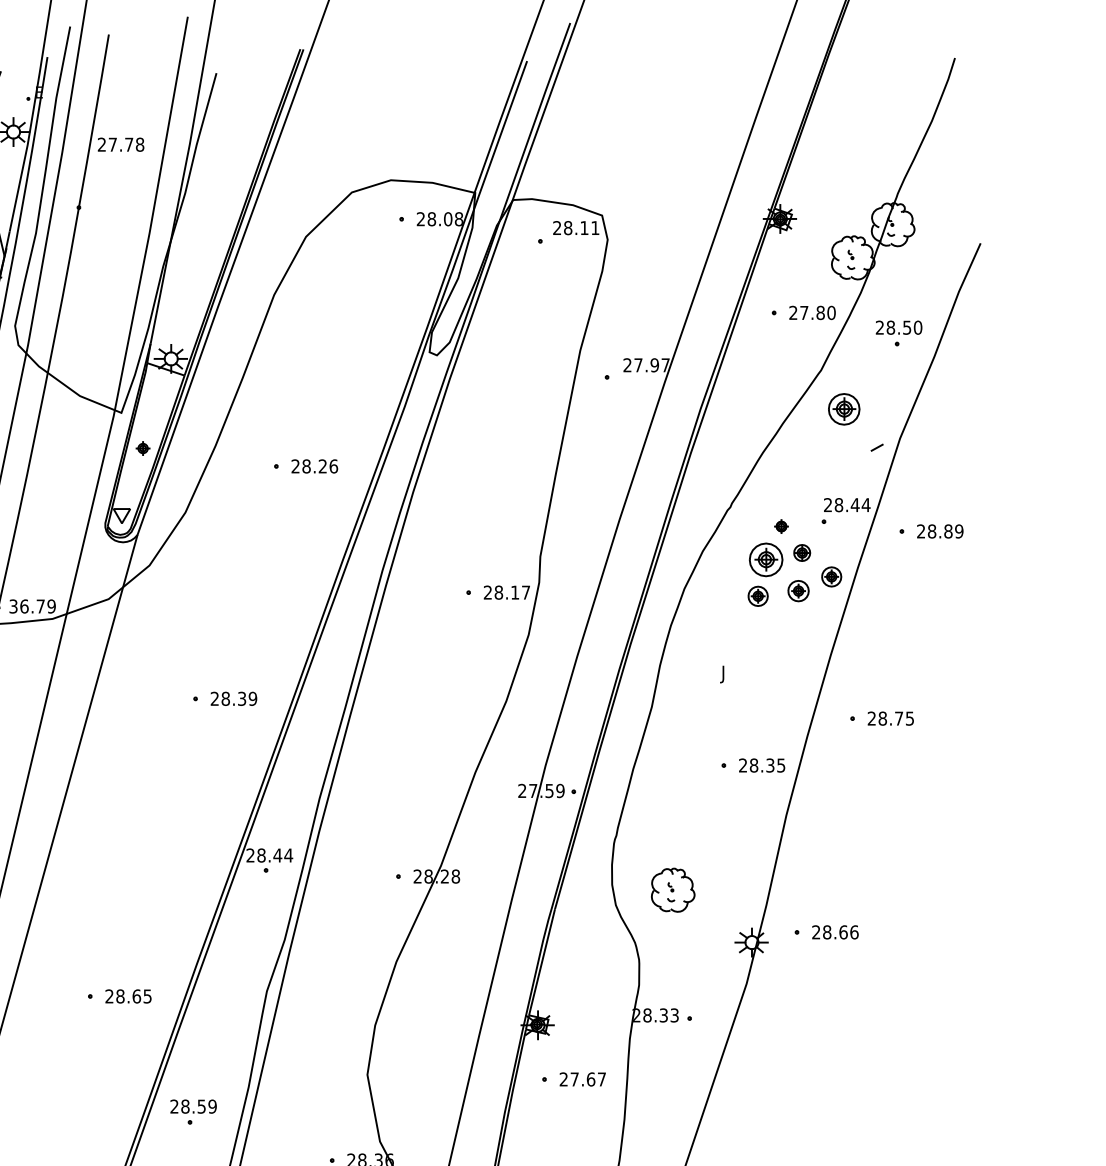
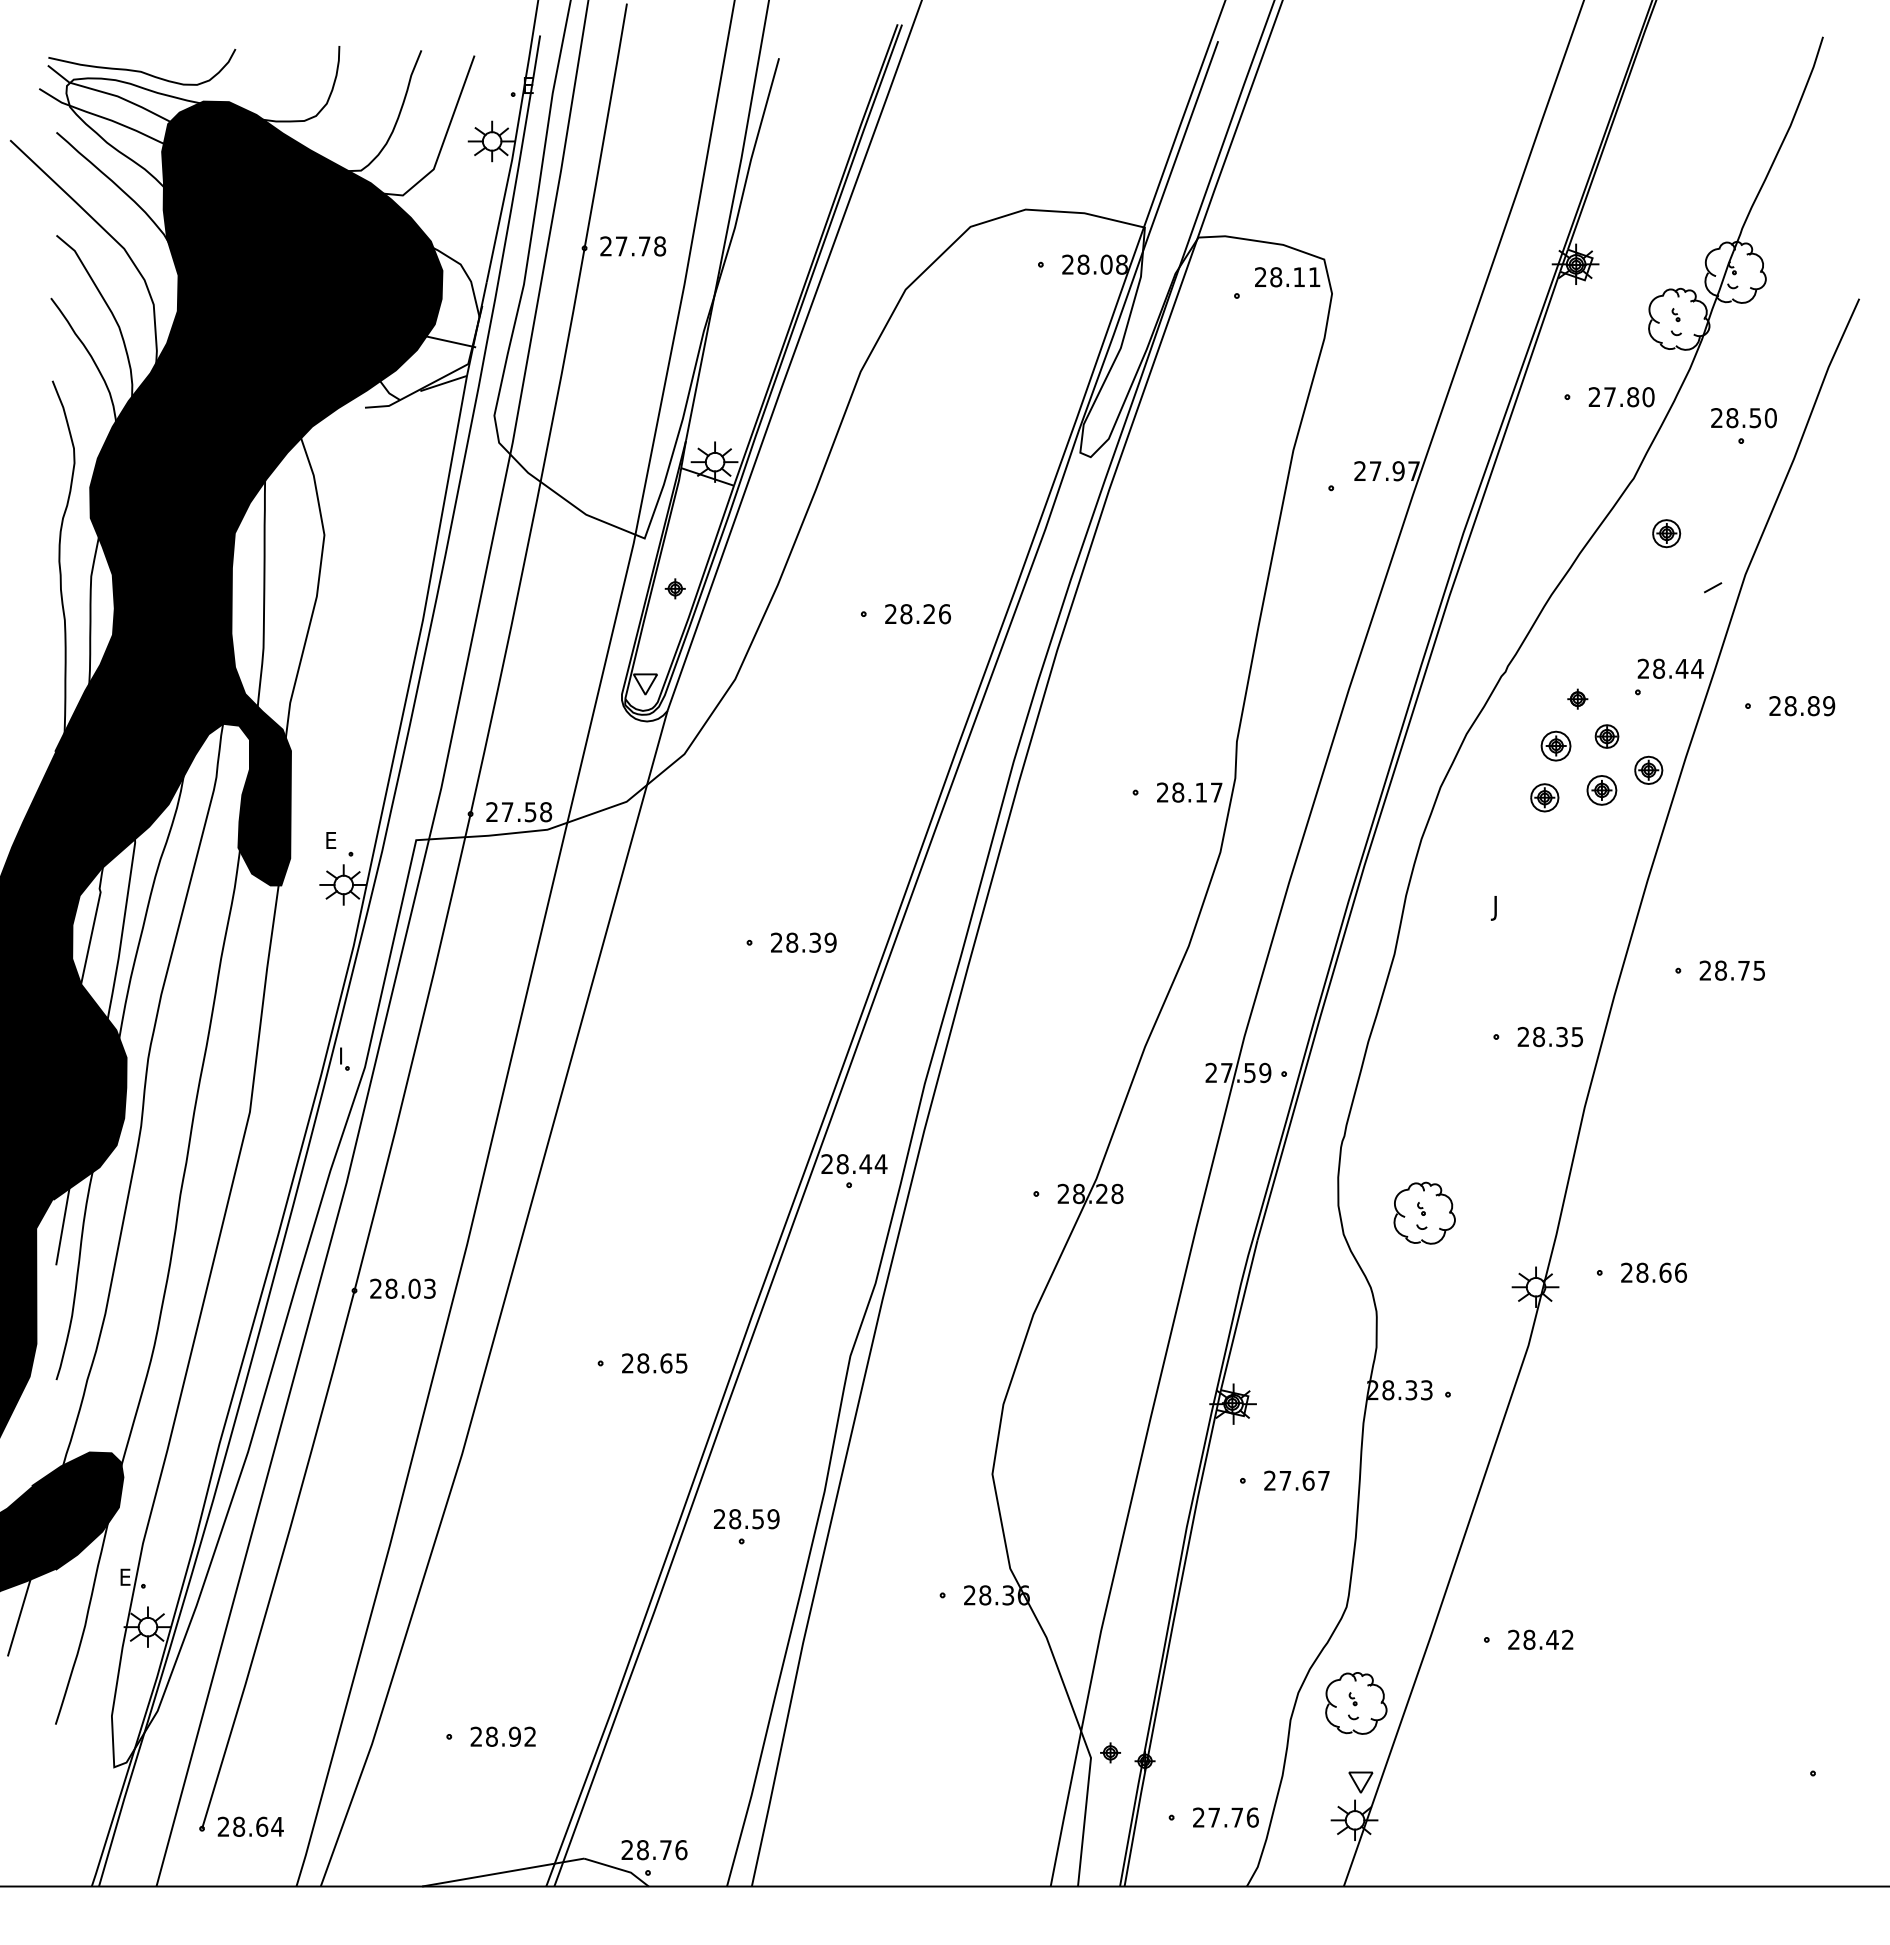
text: (121, 144) -> (633, 246), moved
part: (844, 409) -> (1666, 533), size x0.62
part: (765, 559) -> (1555, 745), size x0.62
text: (32, 606) -> (519, 812), 36.79 -> 27.58

